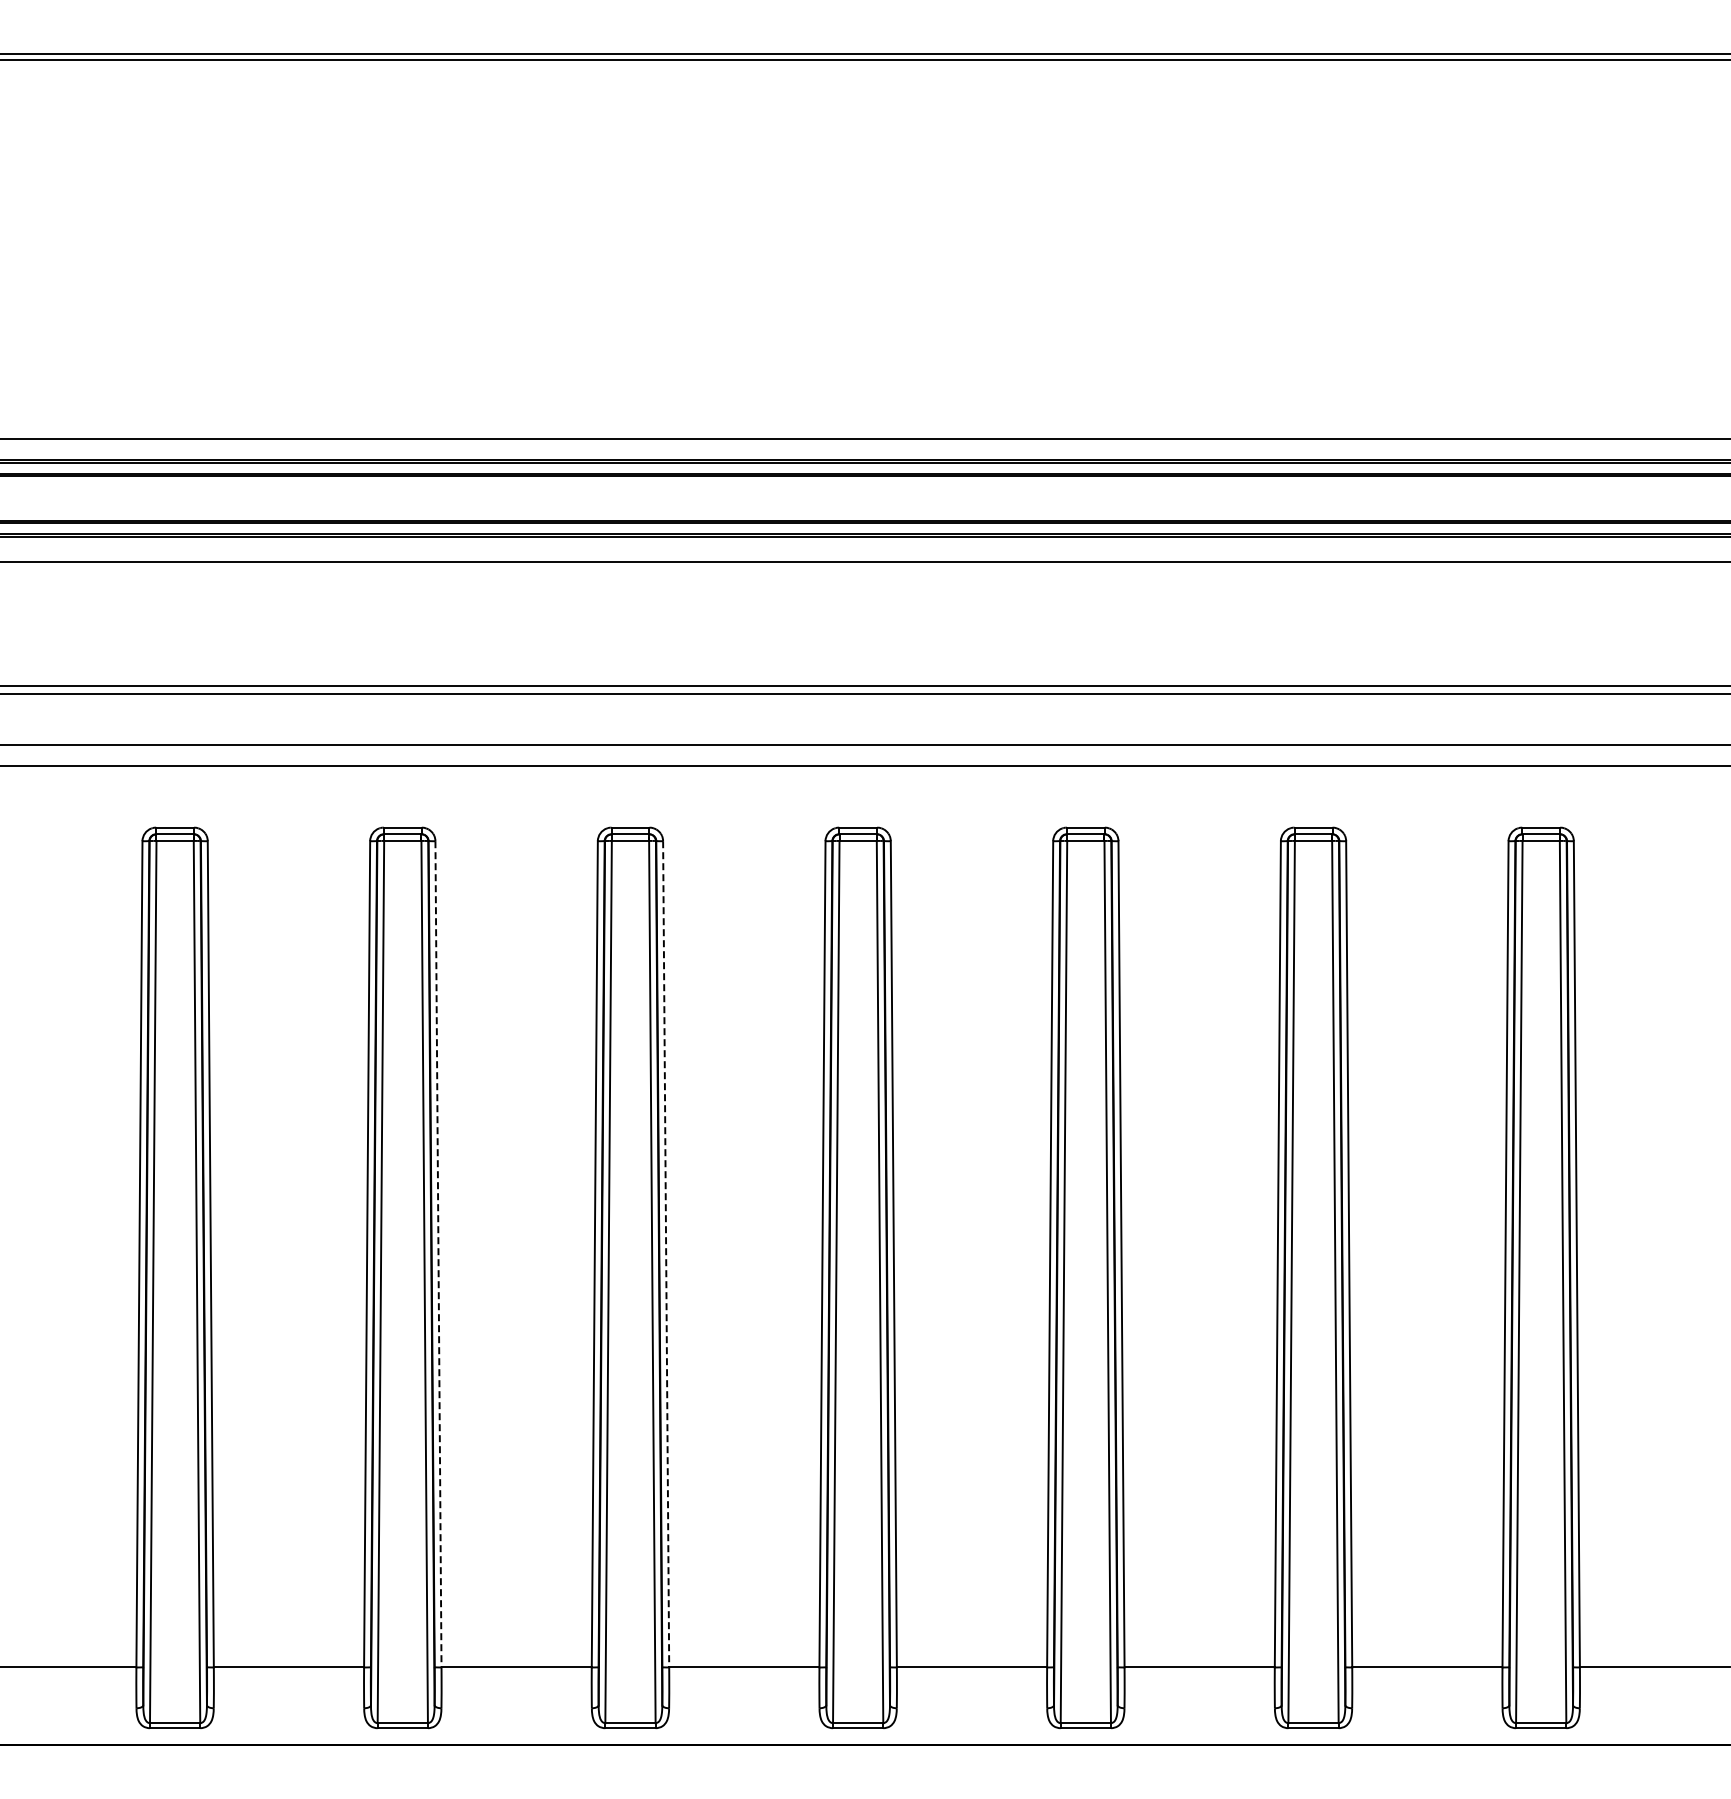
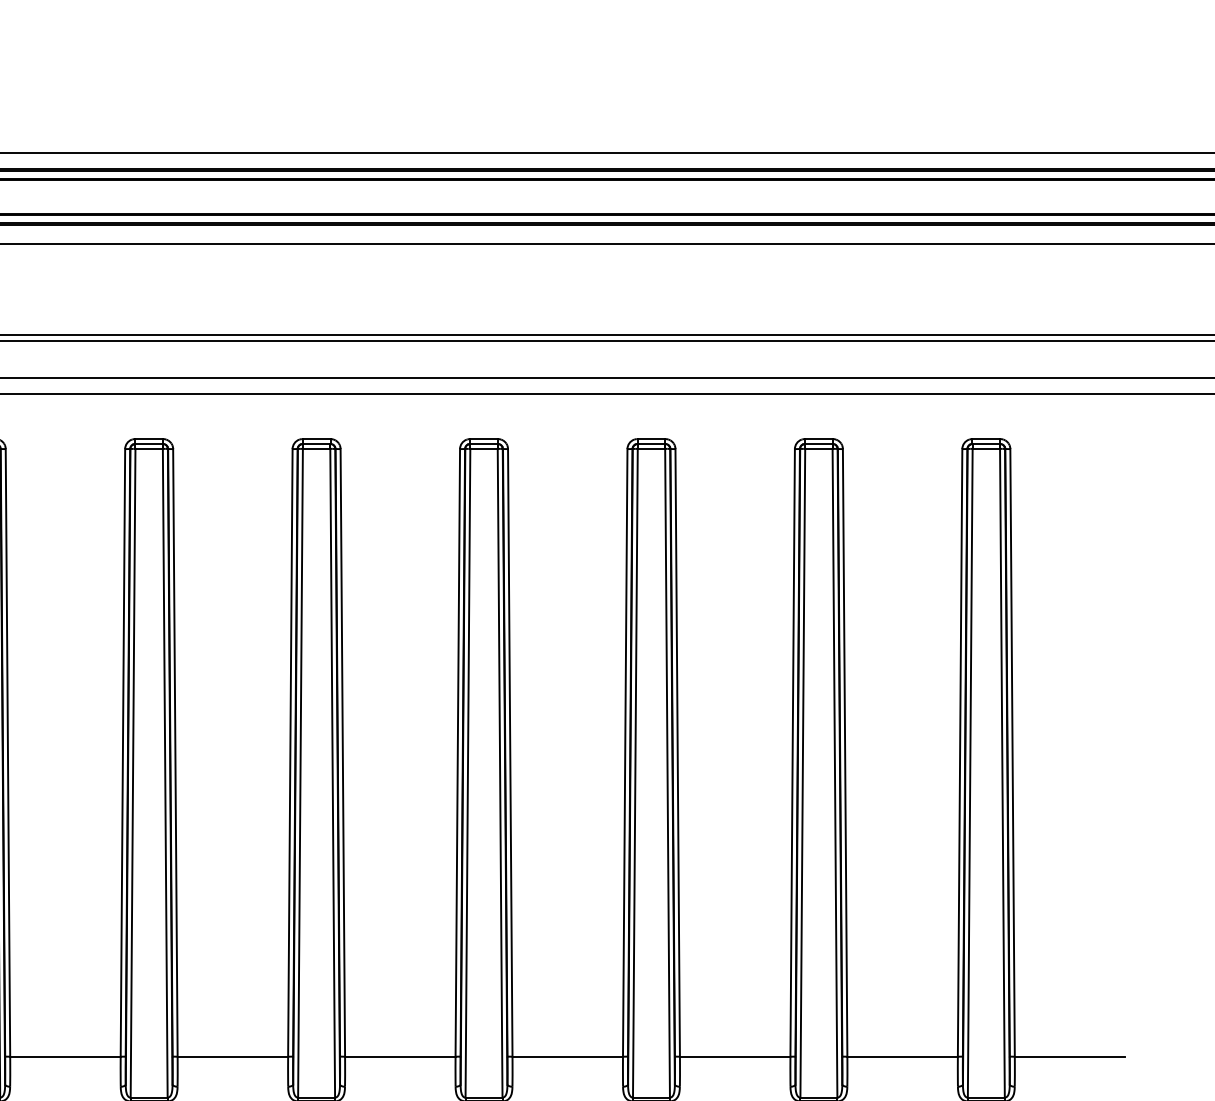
line: (438, 1254) -> (175, 753), dashed -> solid
line: (666, 1254) -> (343, 753), dashed -> solid

